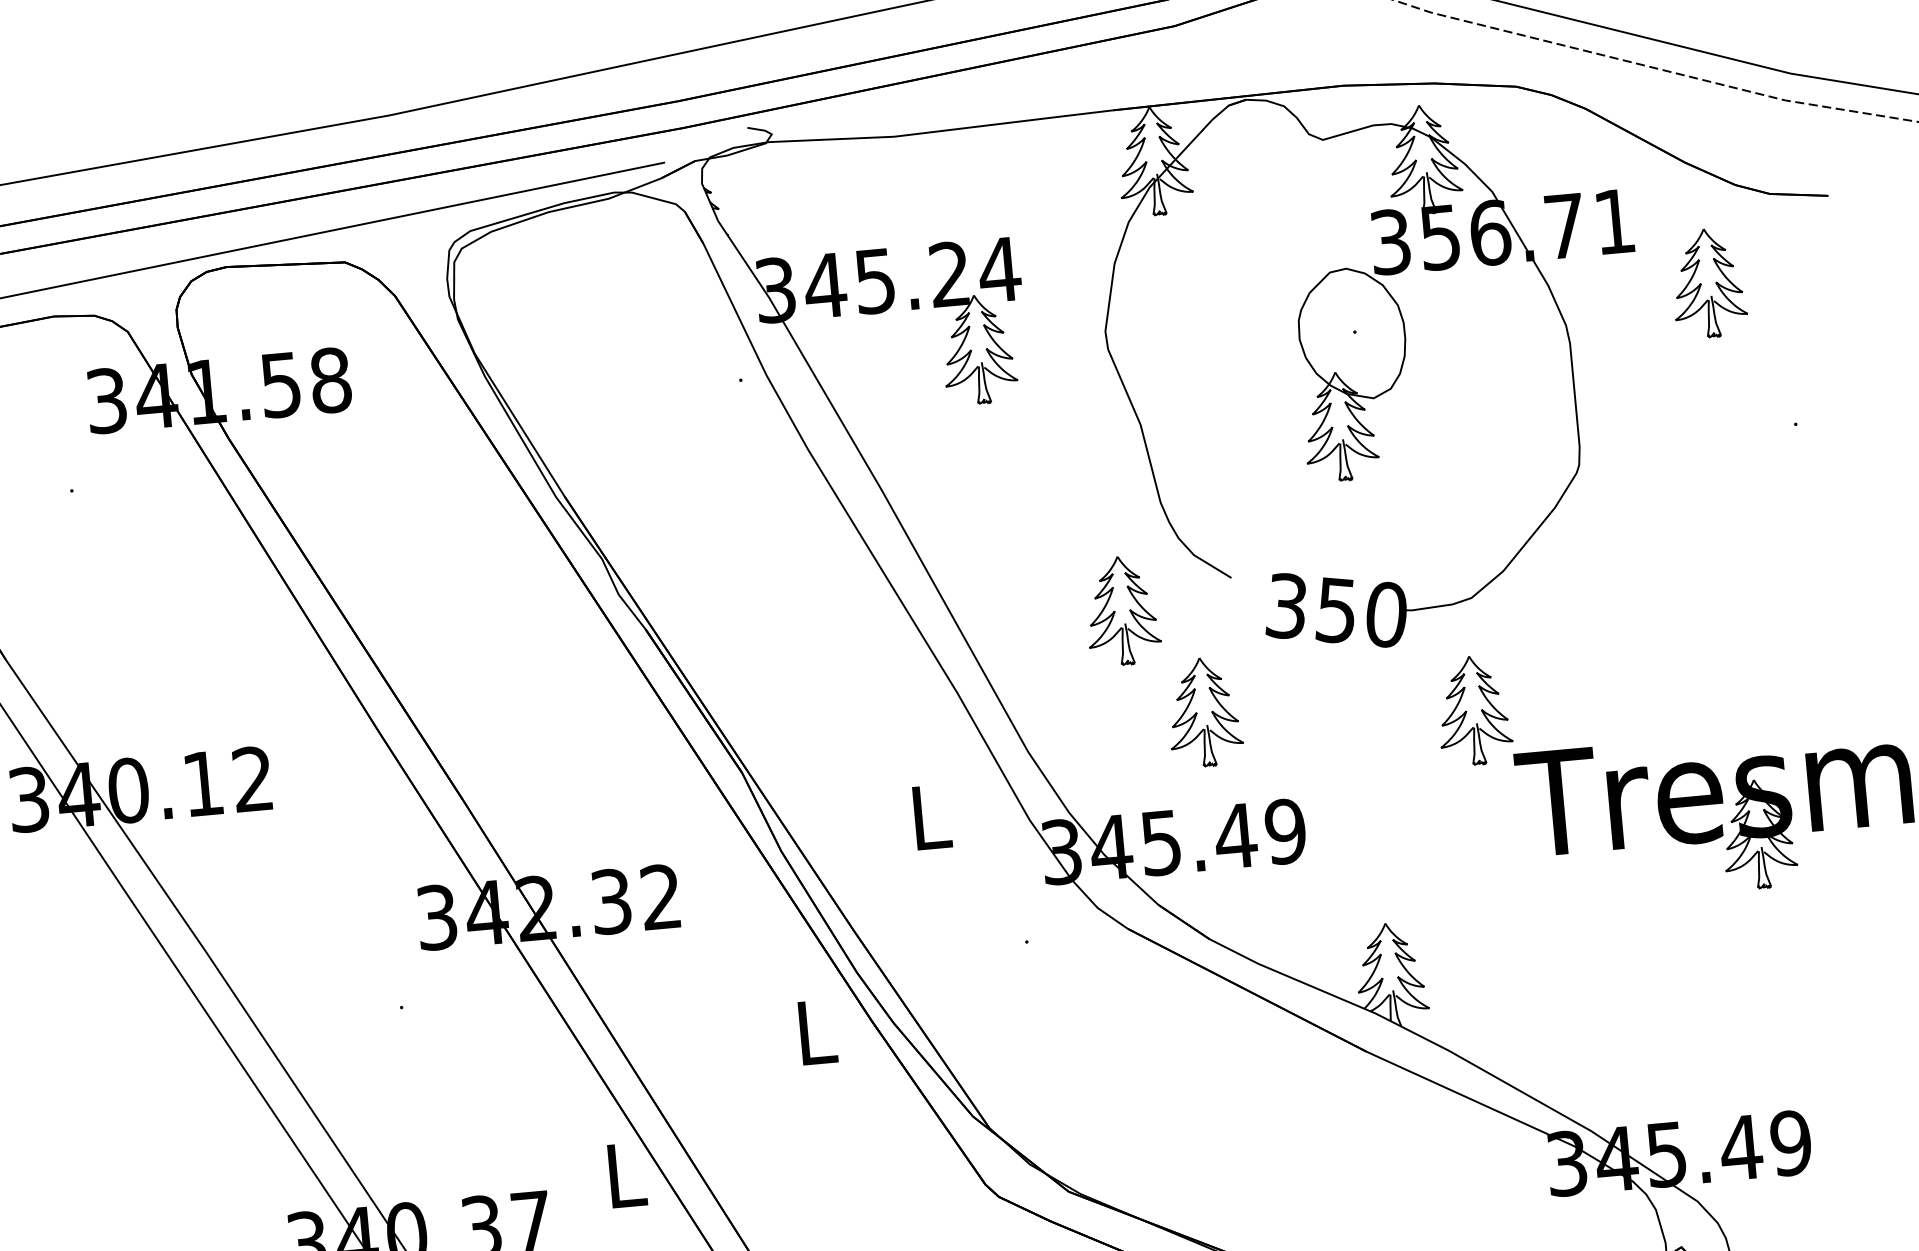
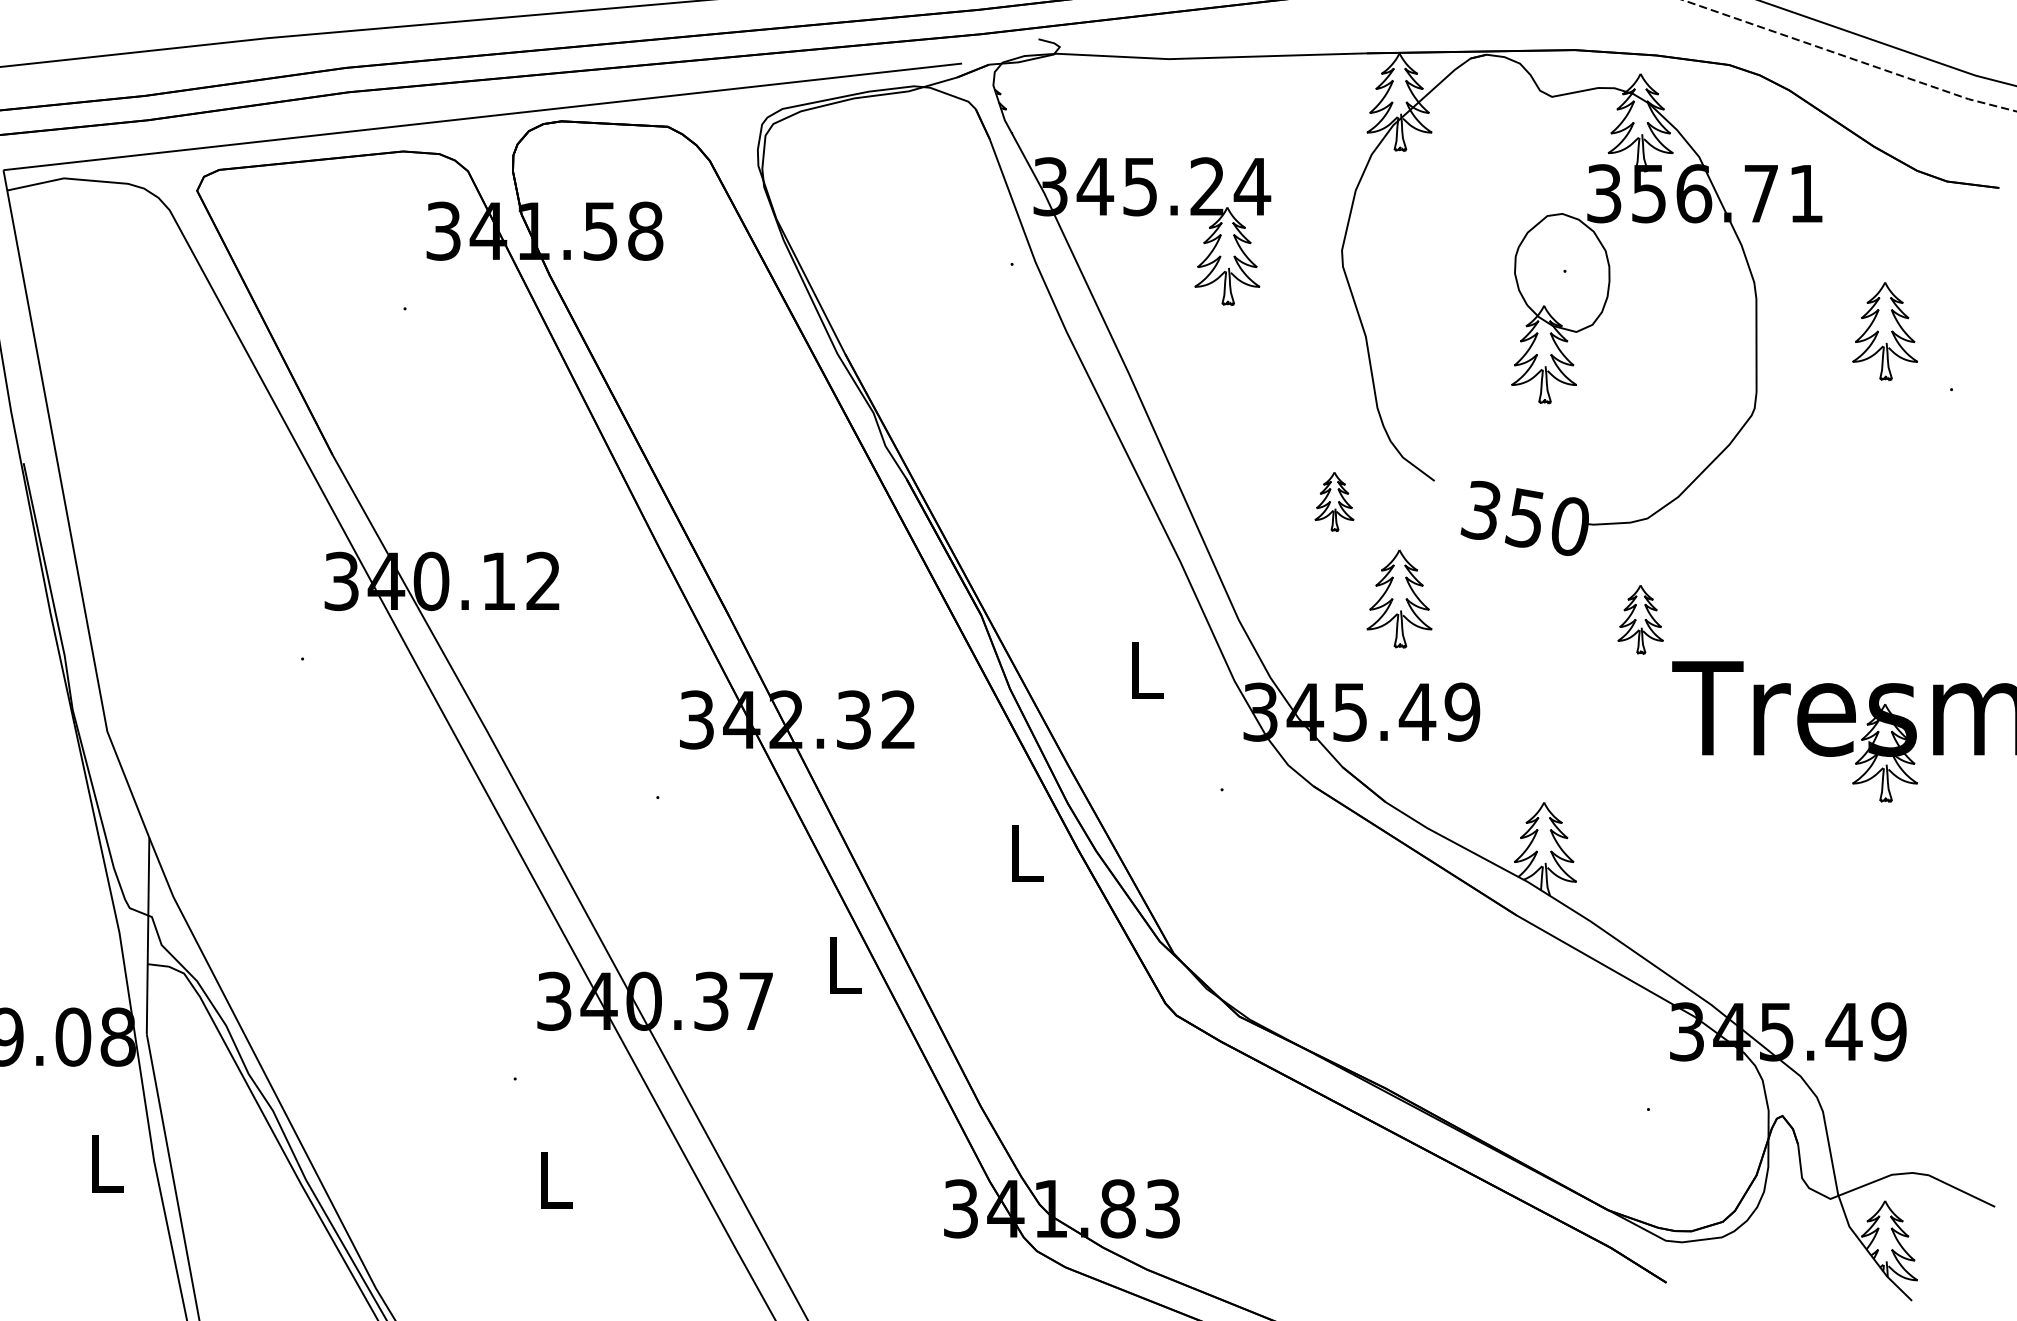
part: (1707, 283) -> (1884, 331), moved
part: (1122, 610) -> (1334, 501), size x0.6
part: (1473, 710) -> (1640, 619), size x0.7

